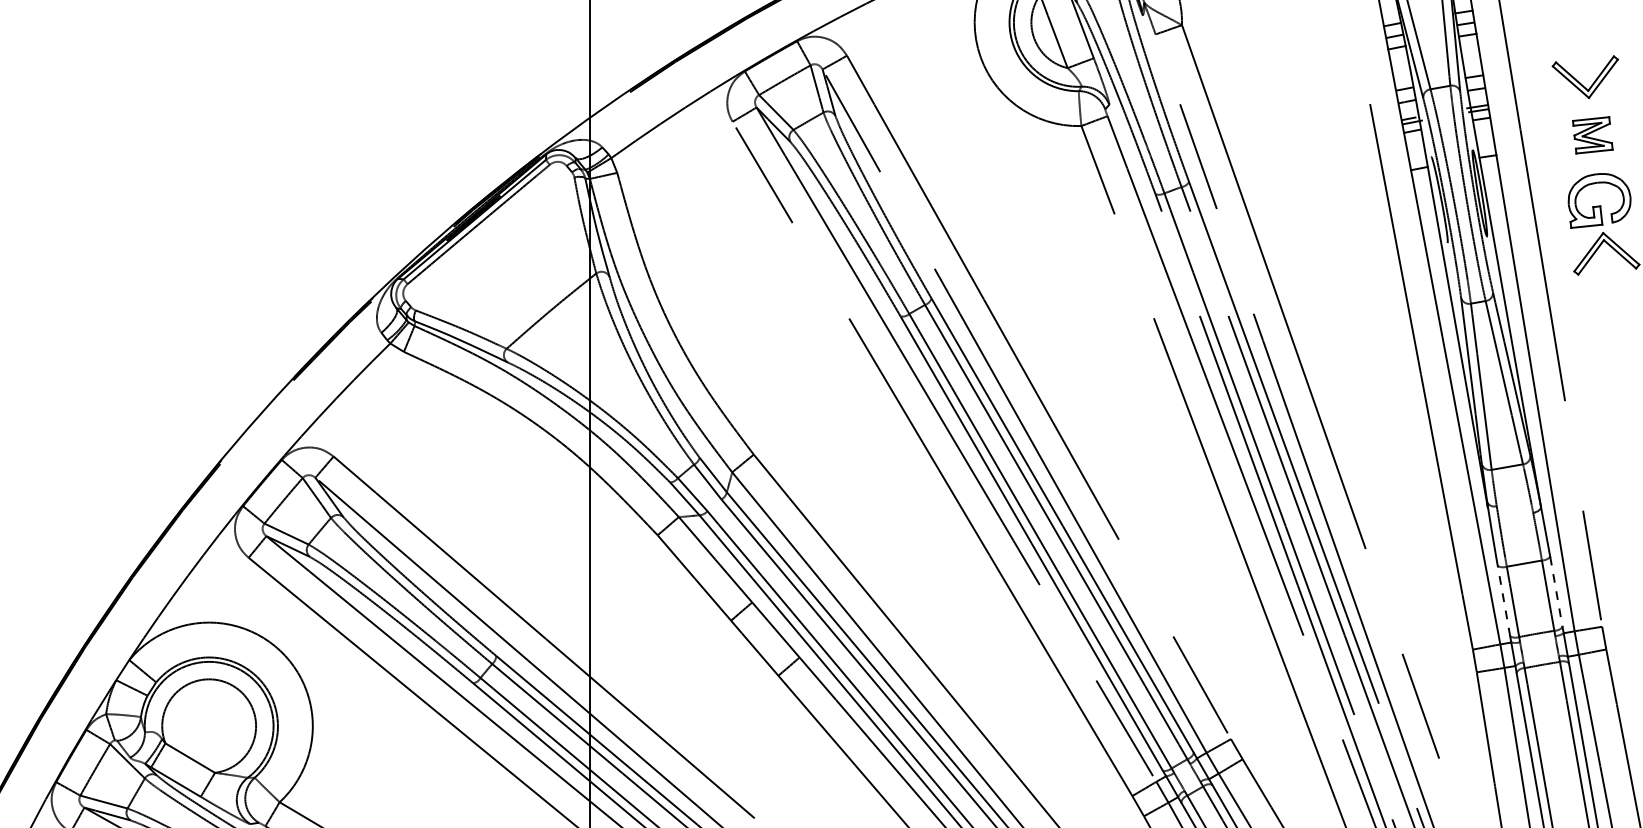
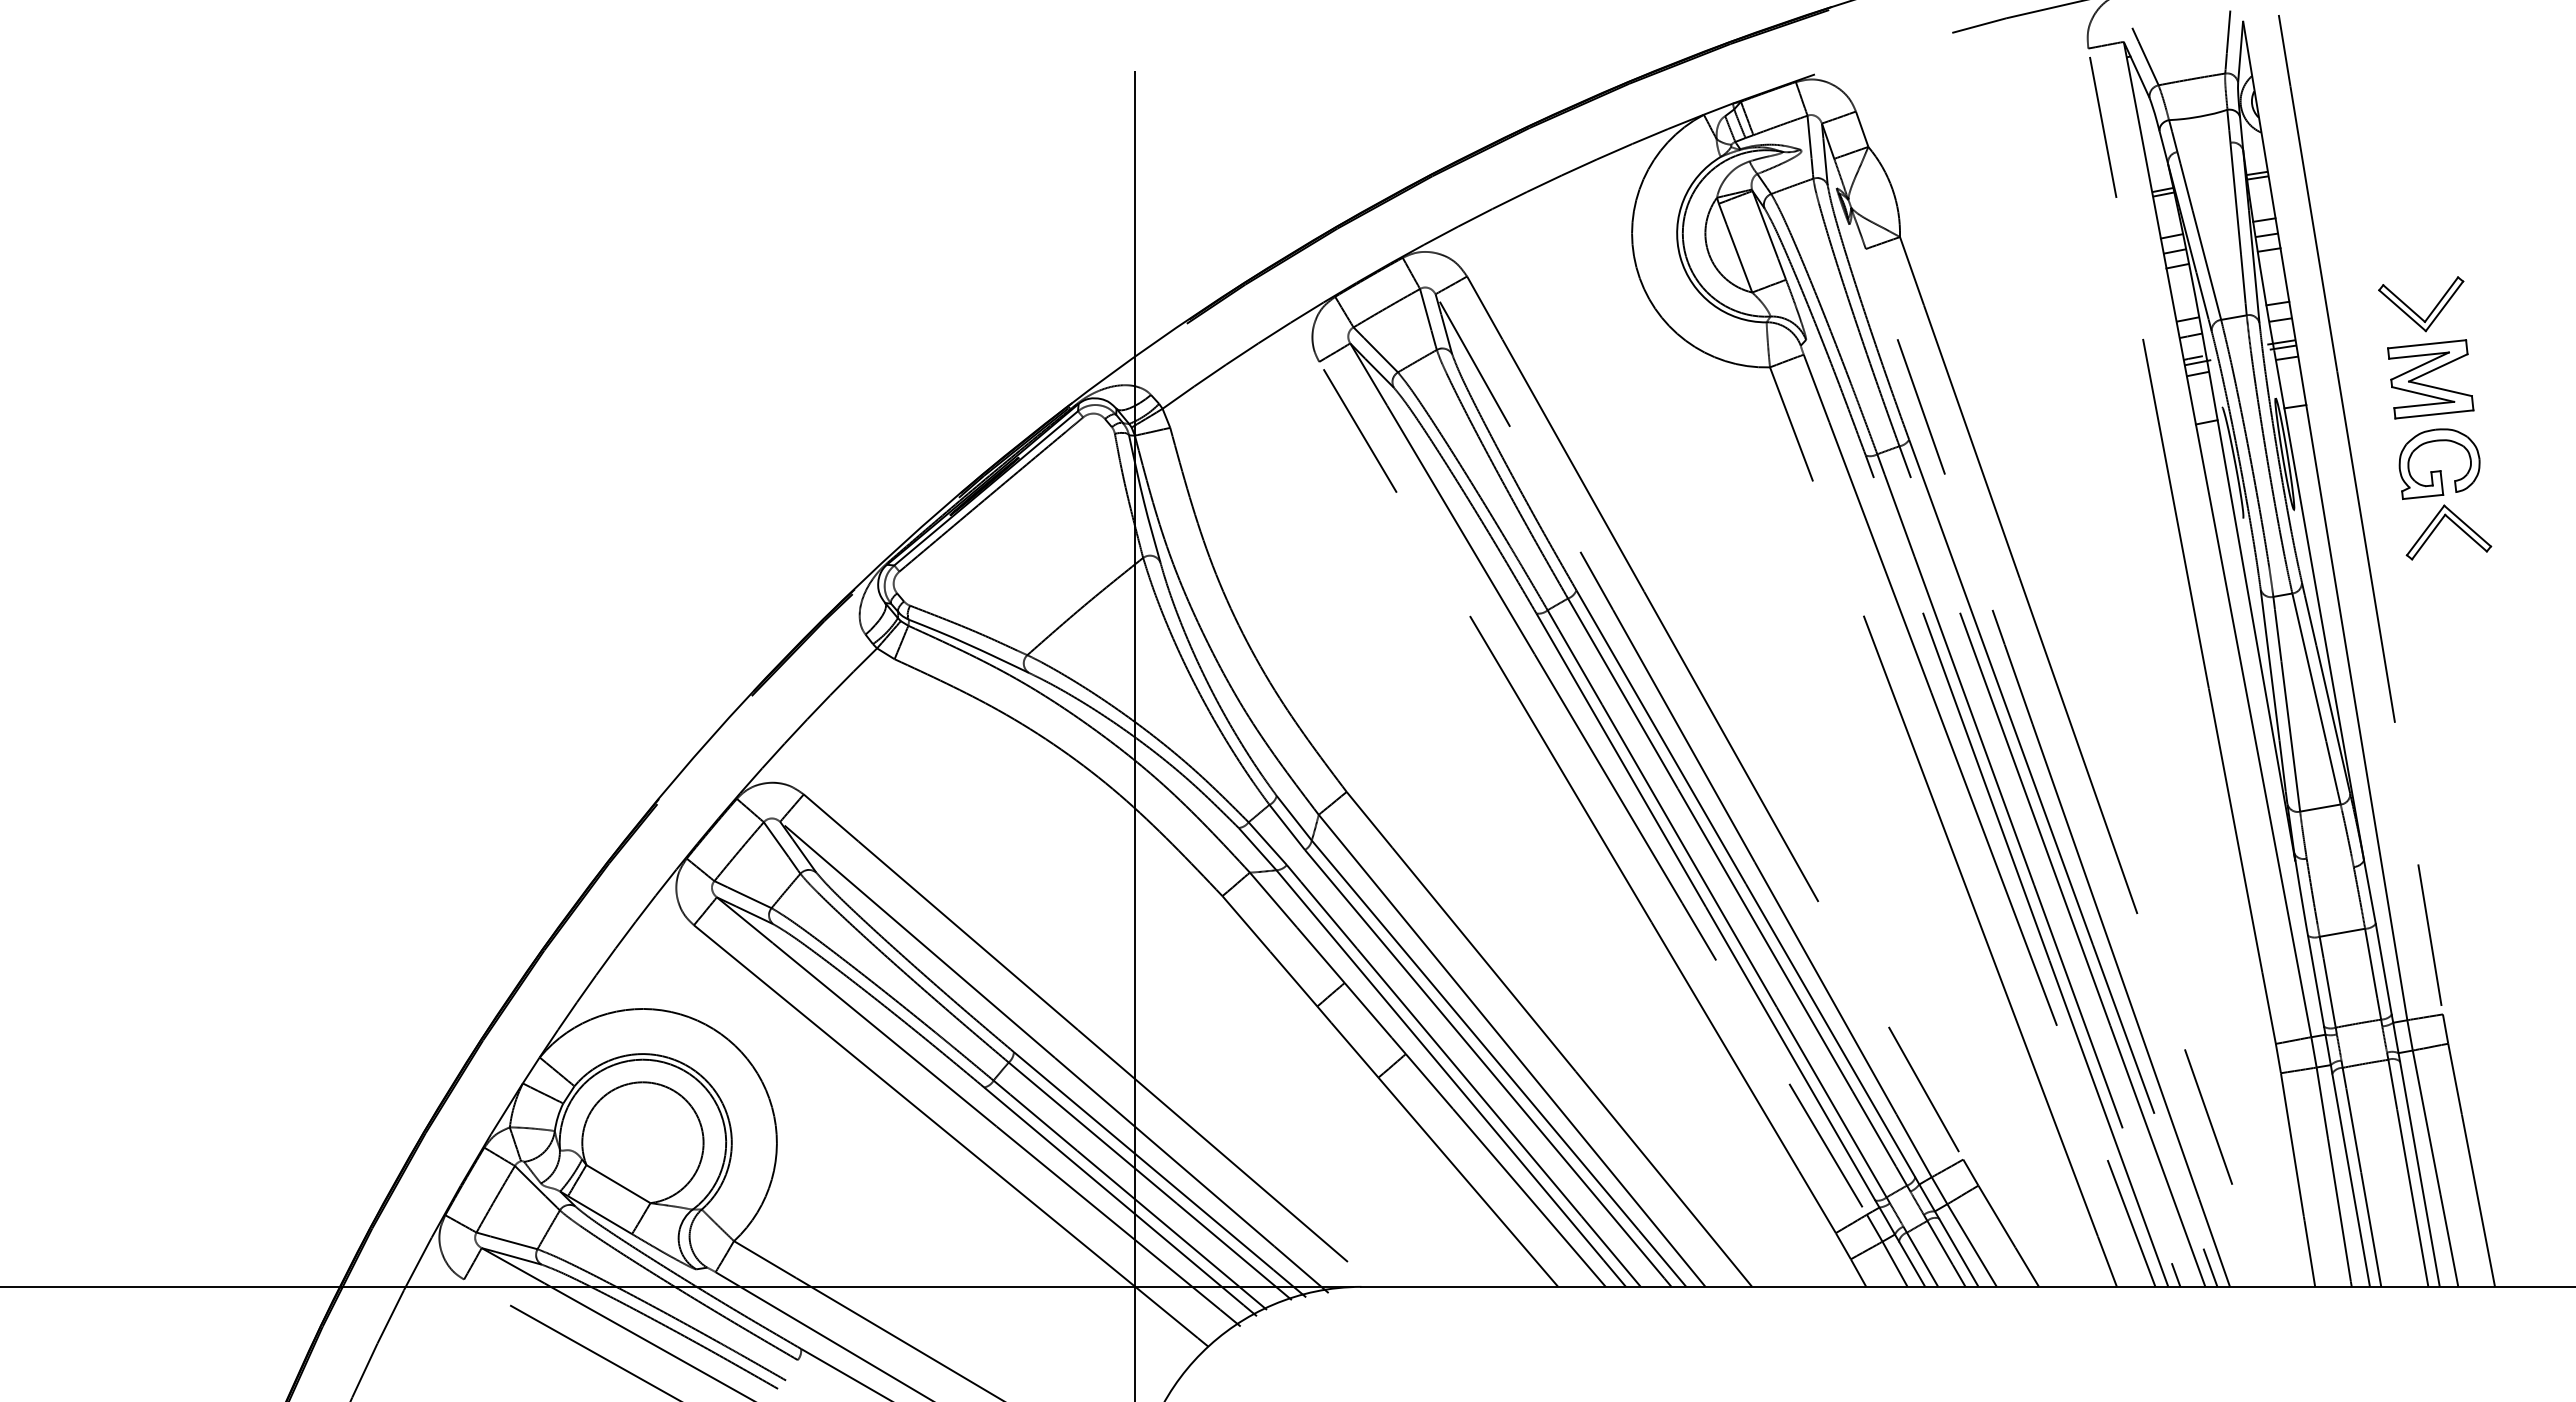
part: (1592, 135) -> (2430, 379), size x1.67
line: (1556, 592) -> (2383, 969), dashed -> solid
line: (1504, 600) -> (2316, 980), dashed -> solid

